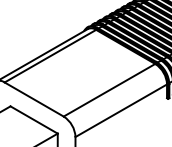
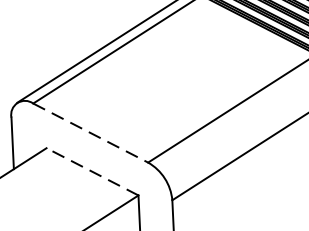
line: (34, 99) -> (91, 132), solid -> dashed
line: (33, 119) -> (91, 170), solid -> dashed

